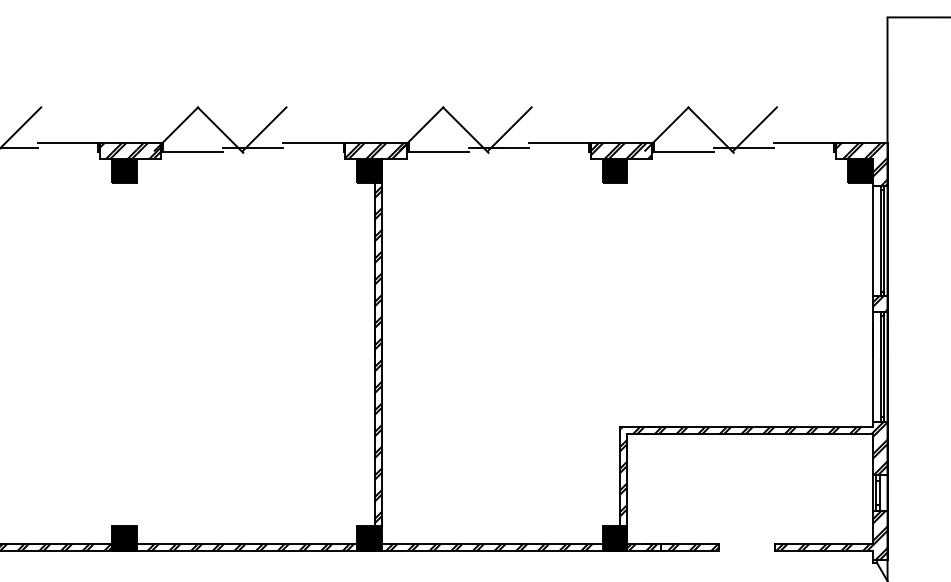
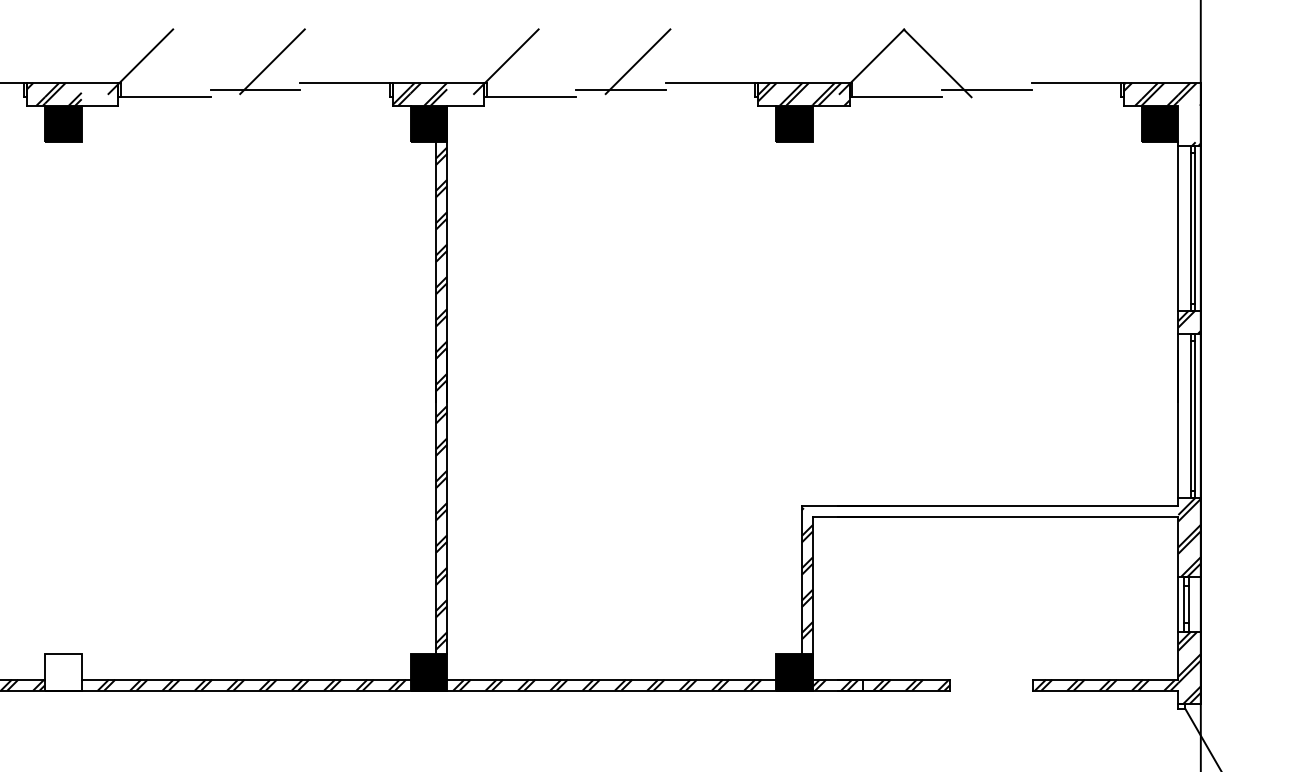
line: (754, 128) -> (1002, 60), removed
line: (220, 129) -> (206, 62), removed
line: (465, 129) -> (571, 62), removed
hatch: (148, 150) -> (99, 93), removed
hatch: (393, 150) -> (464, 93), removed
hatch: (879, 170) -> (1188, 123), removed
hatch: (746, 430) -> (990, 511), removed
fill: (124, 538) -> (63, 672), removed

